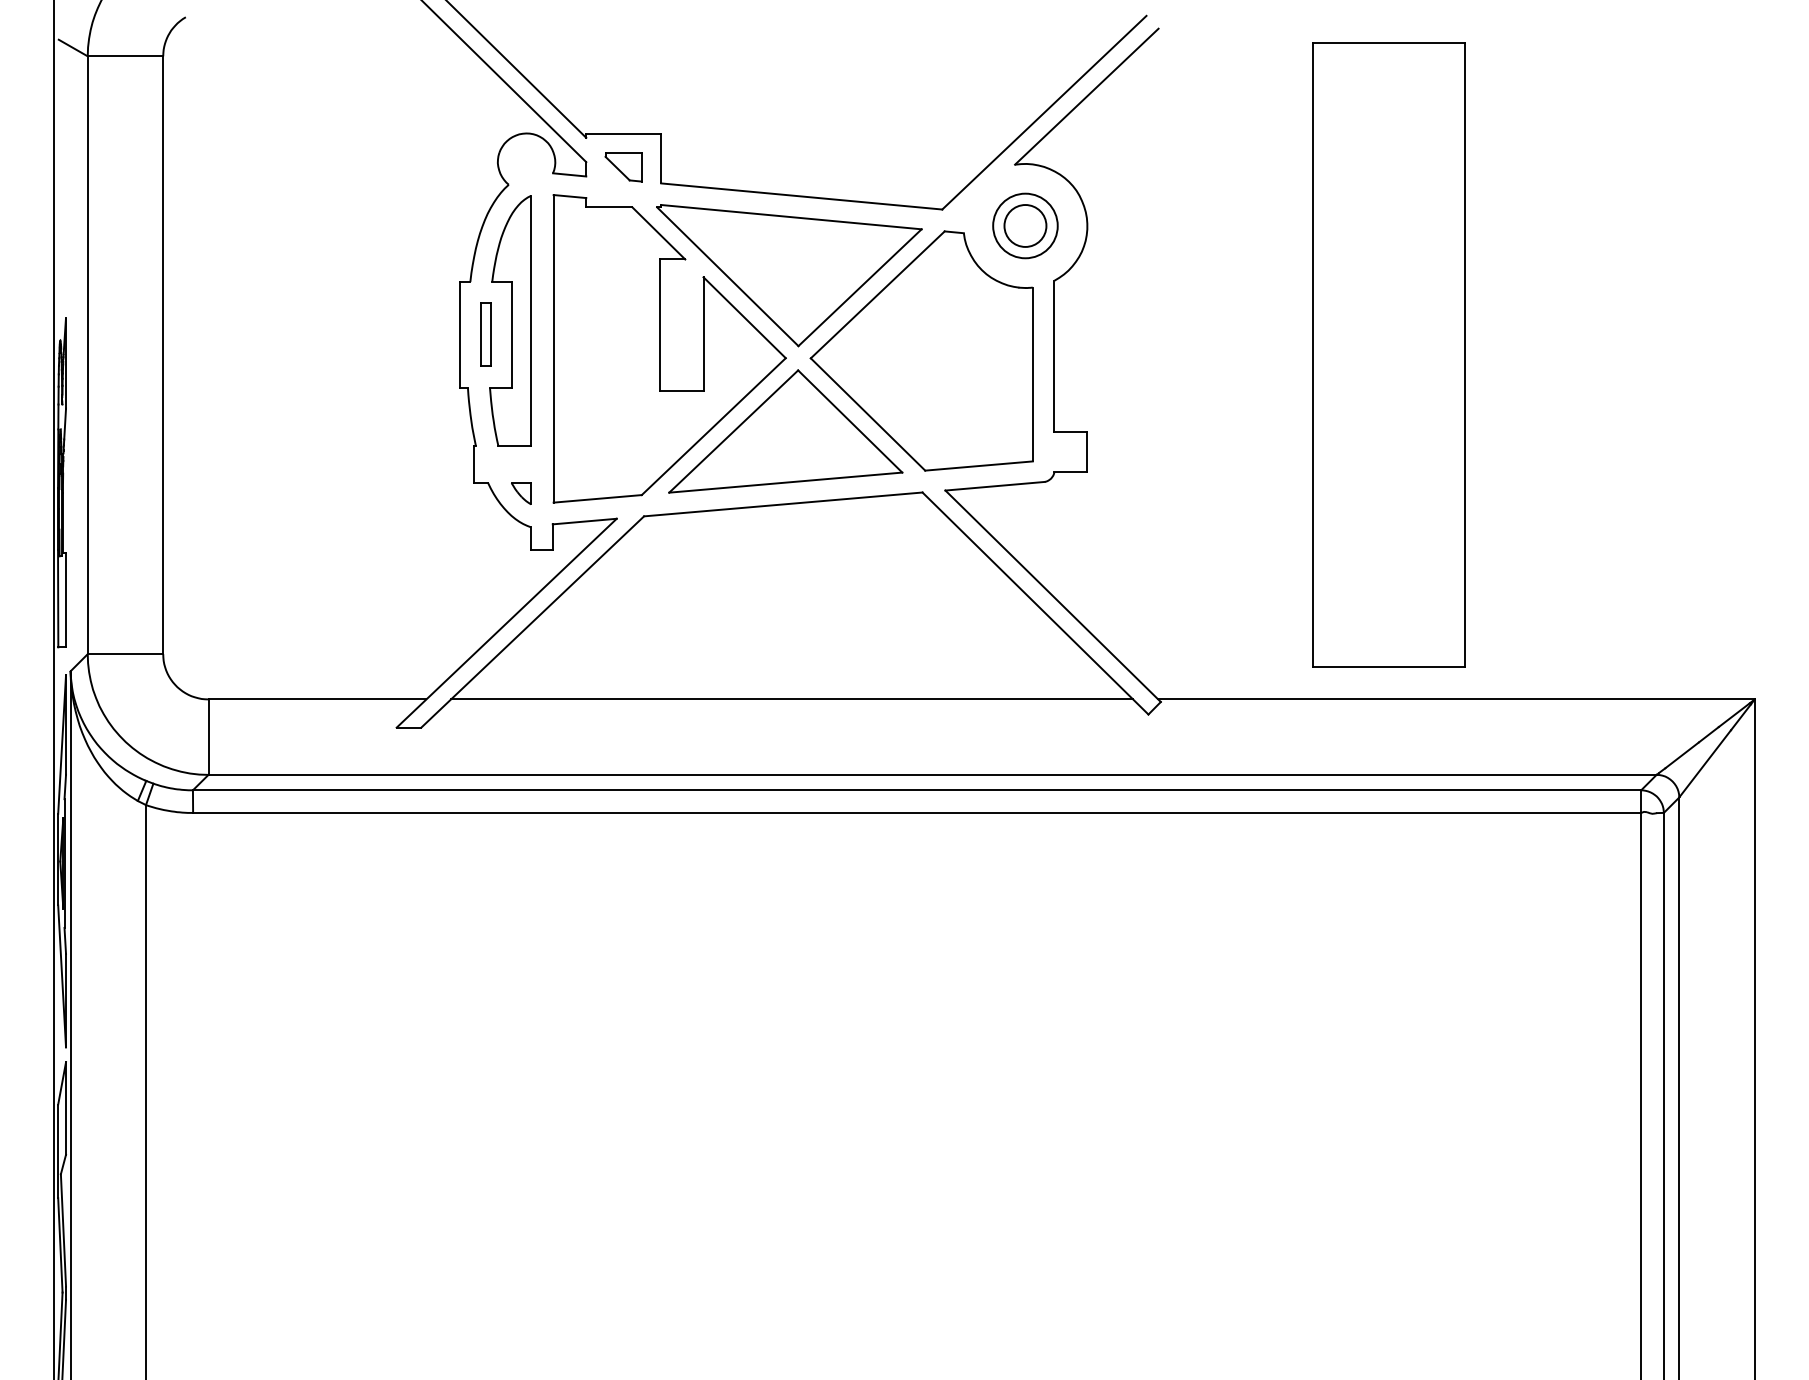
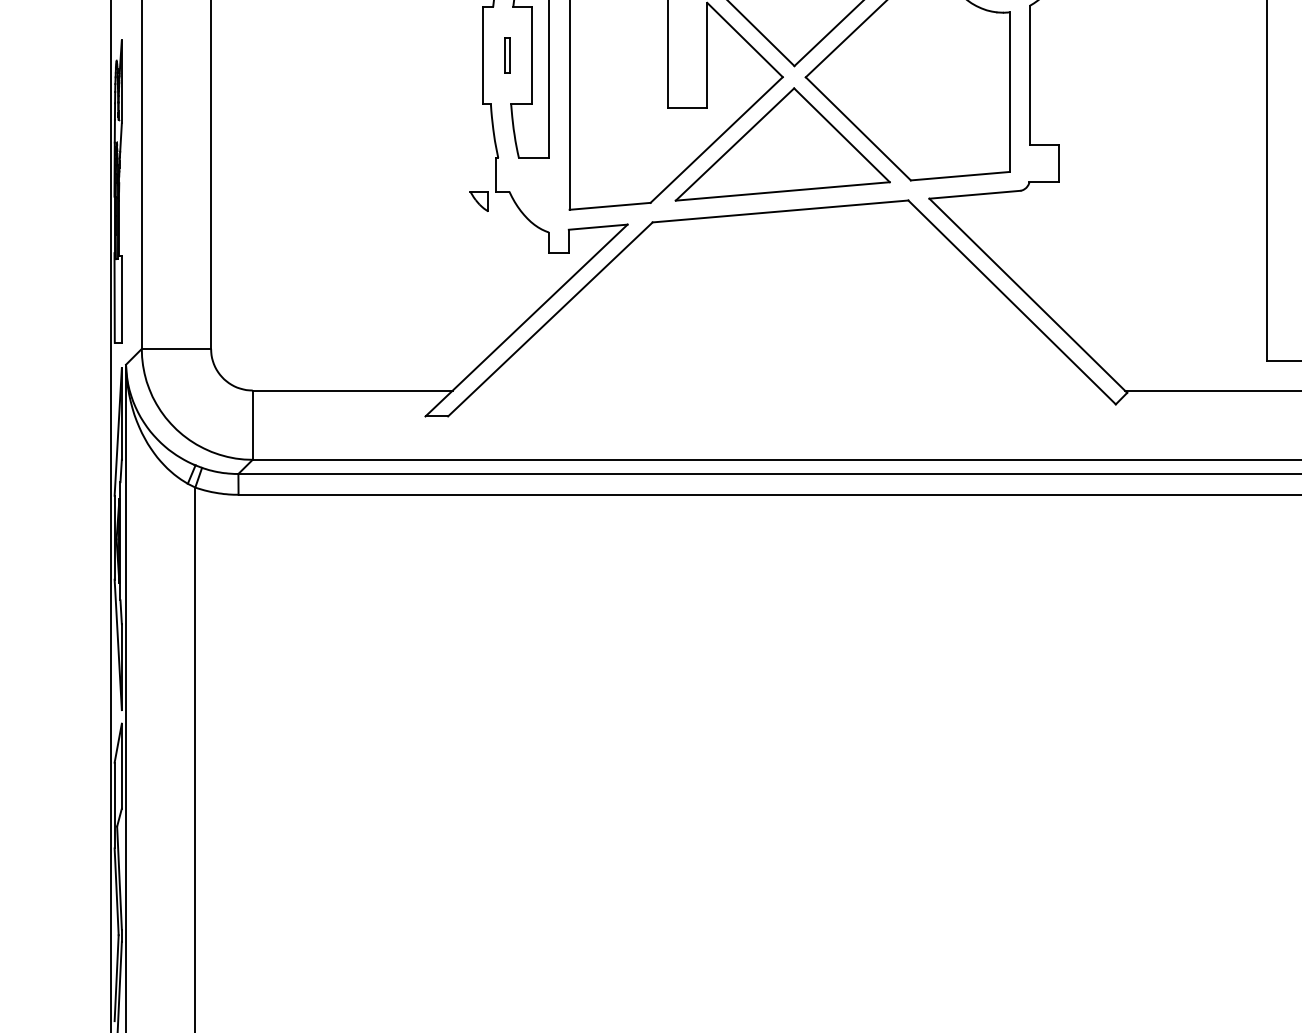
part: (485, 334) -> (507, 55), size x0.6
part: (521, 493) -> (479, 201), moved
line: (792, 699) -> (788, 390), removed

